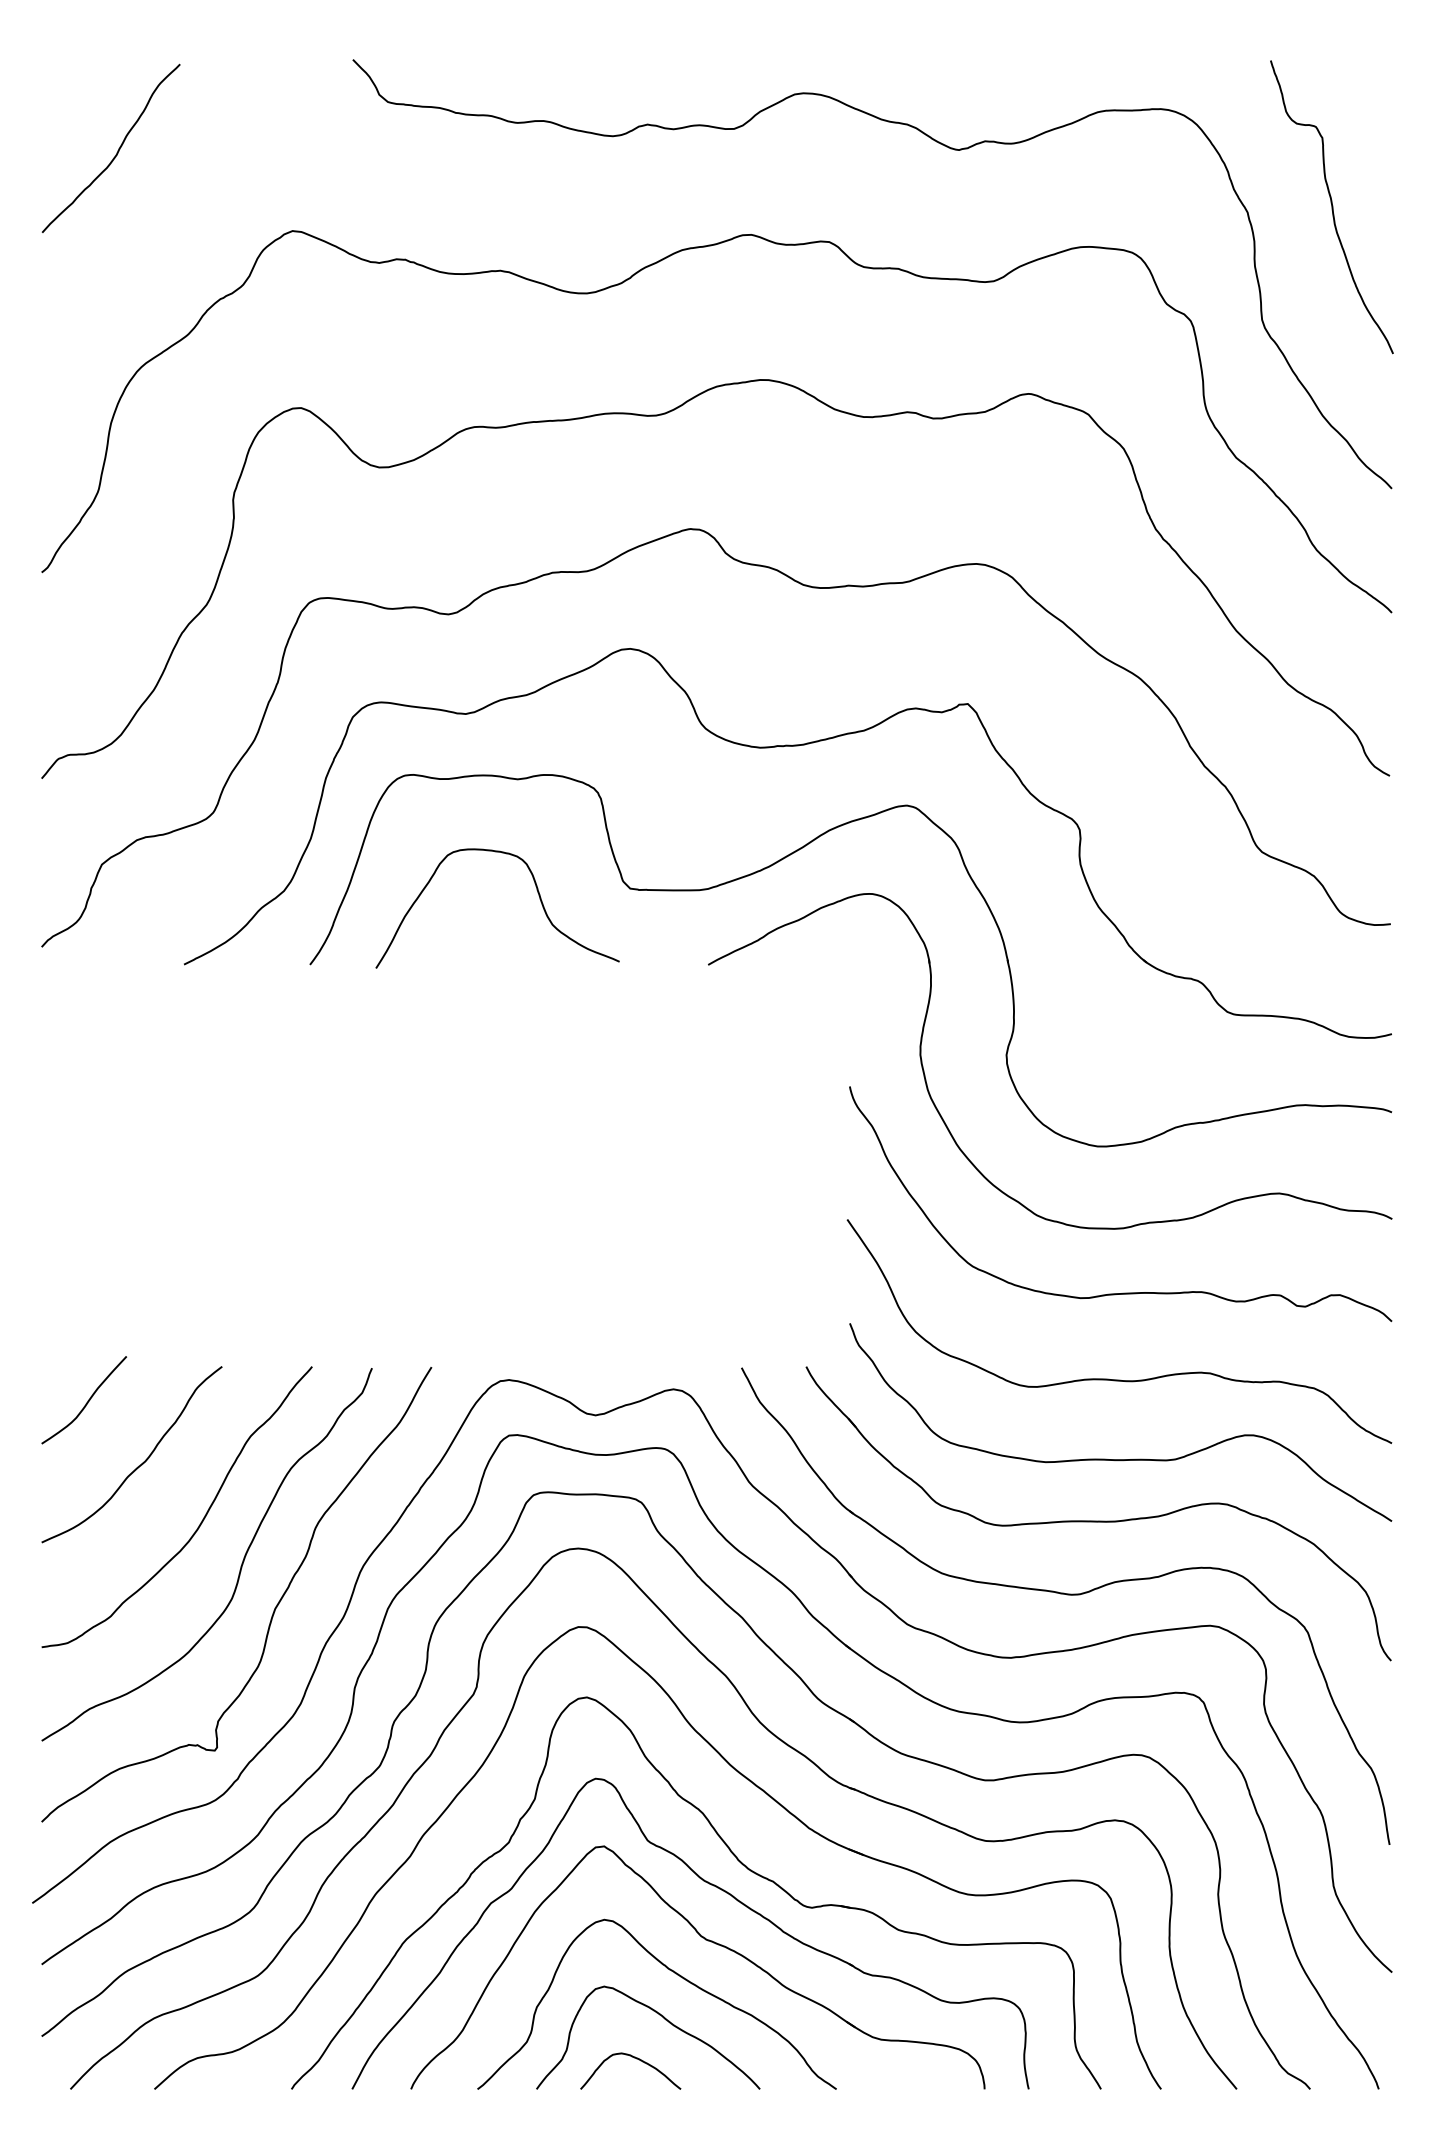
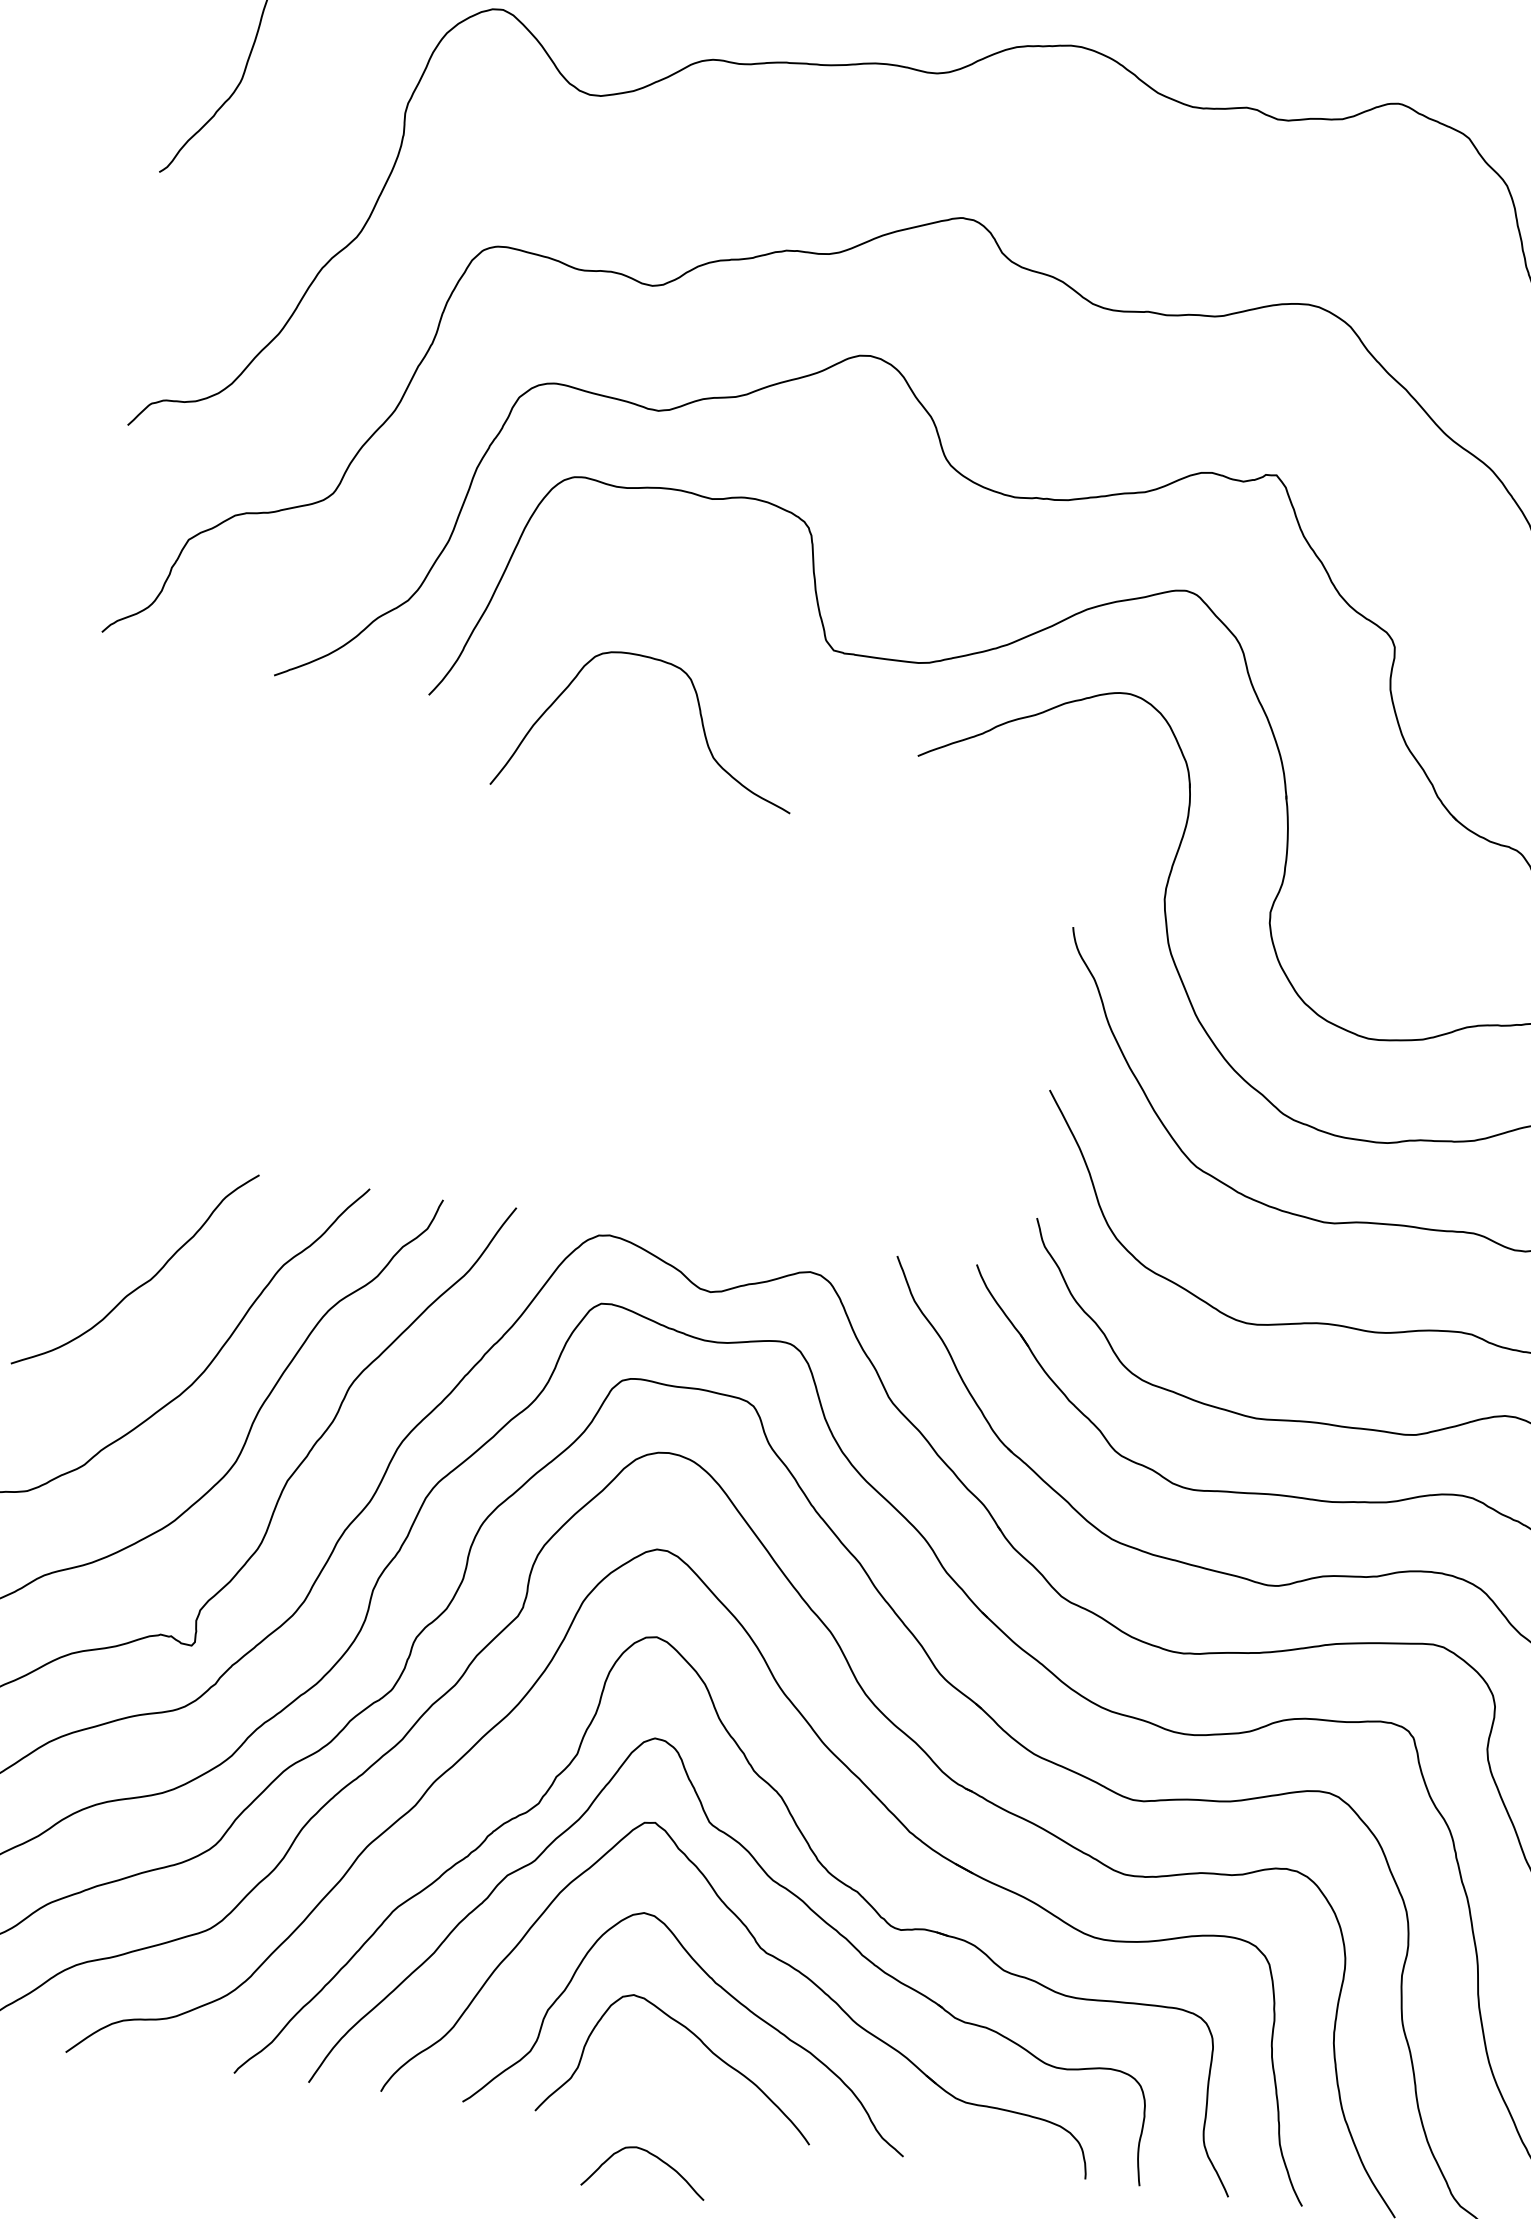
curve: (536, 890) -> (699, 713), moved
curve: (86, 1402) -> (87, 1198), removed
curve: (636, 2059) -> (653, 2157), moved

